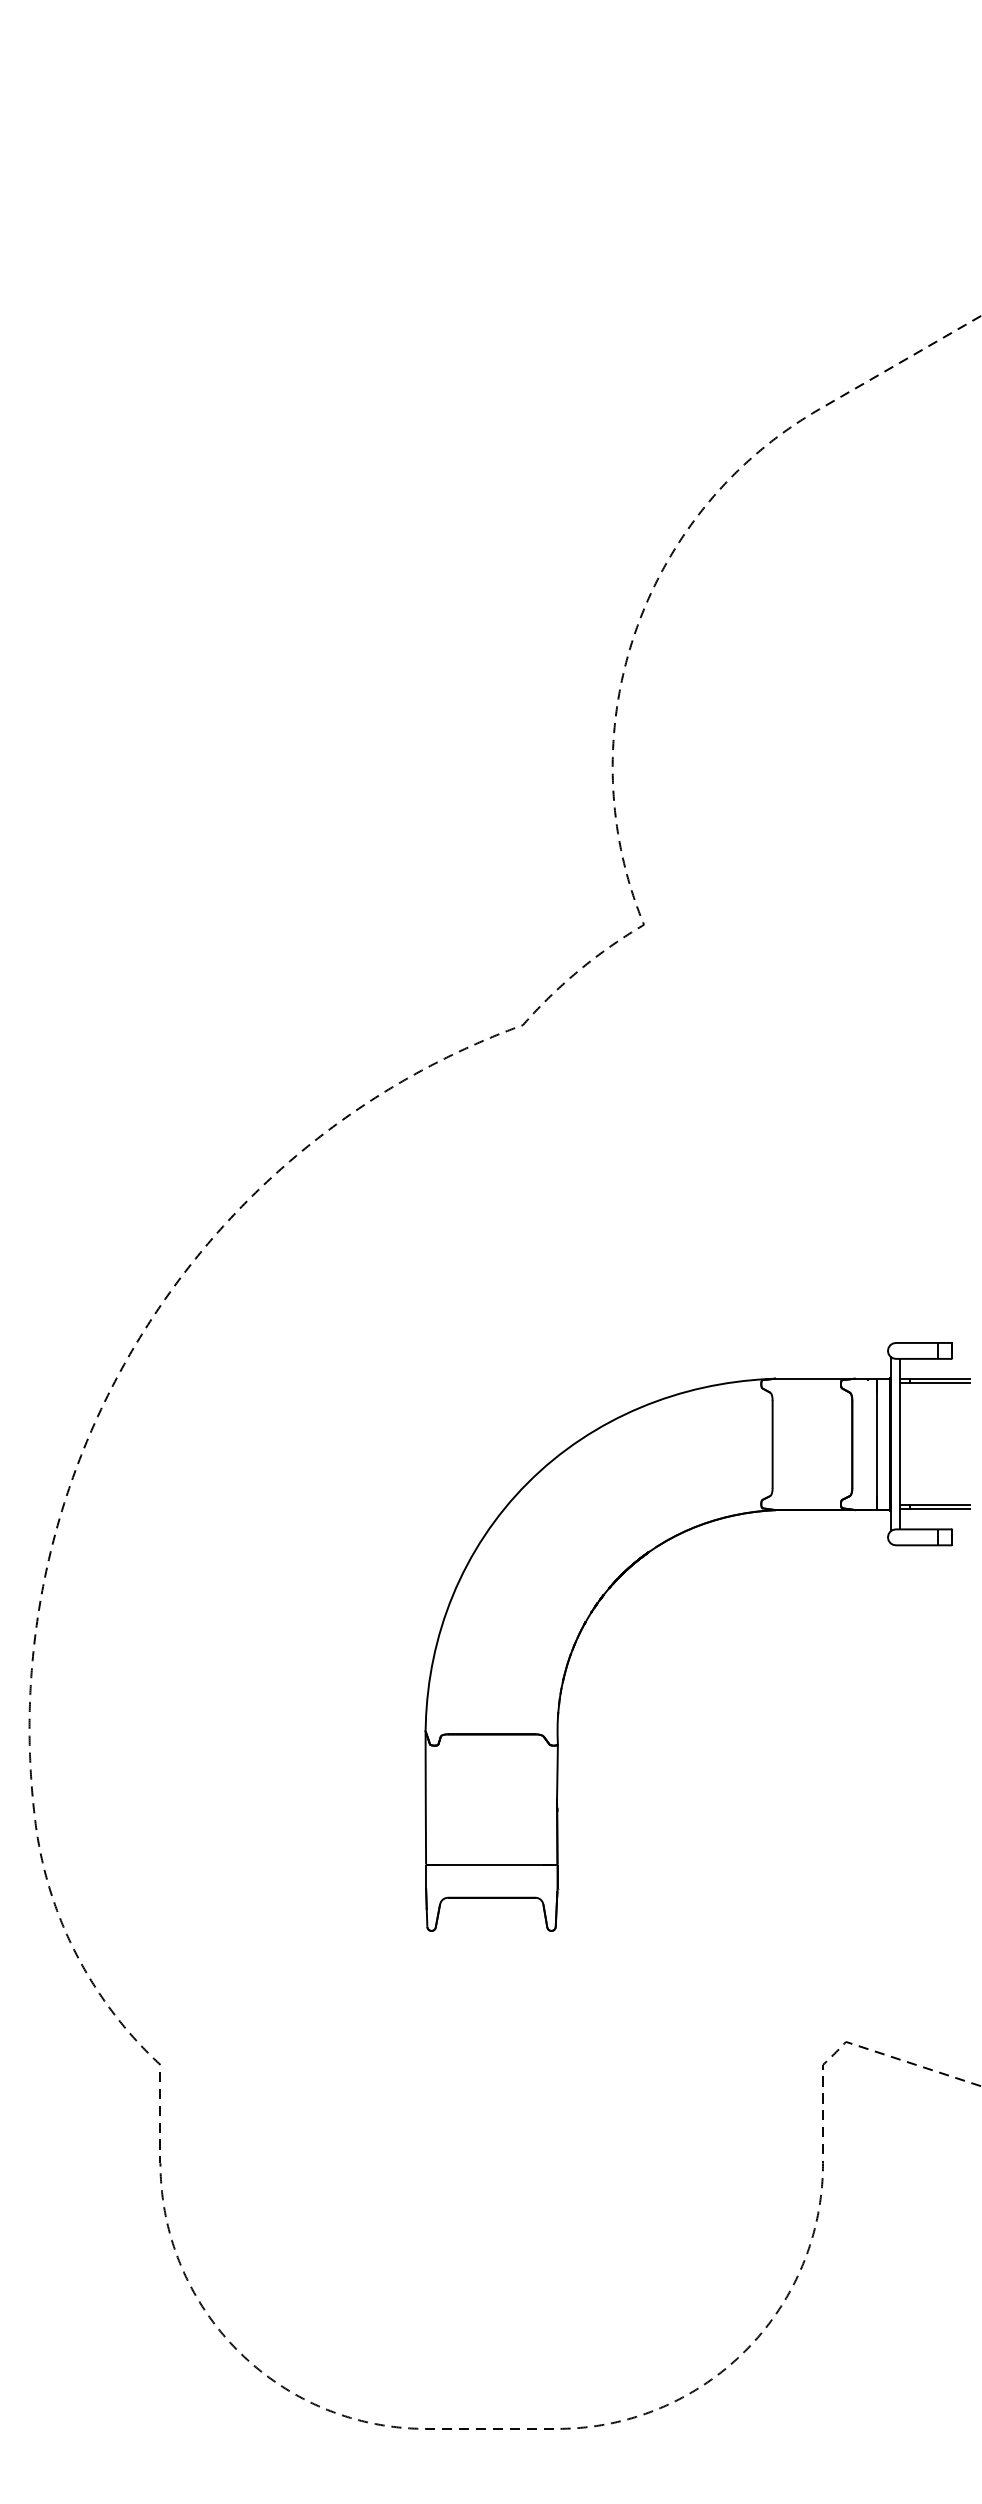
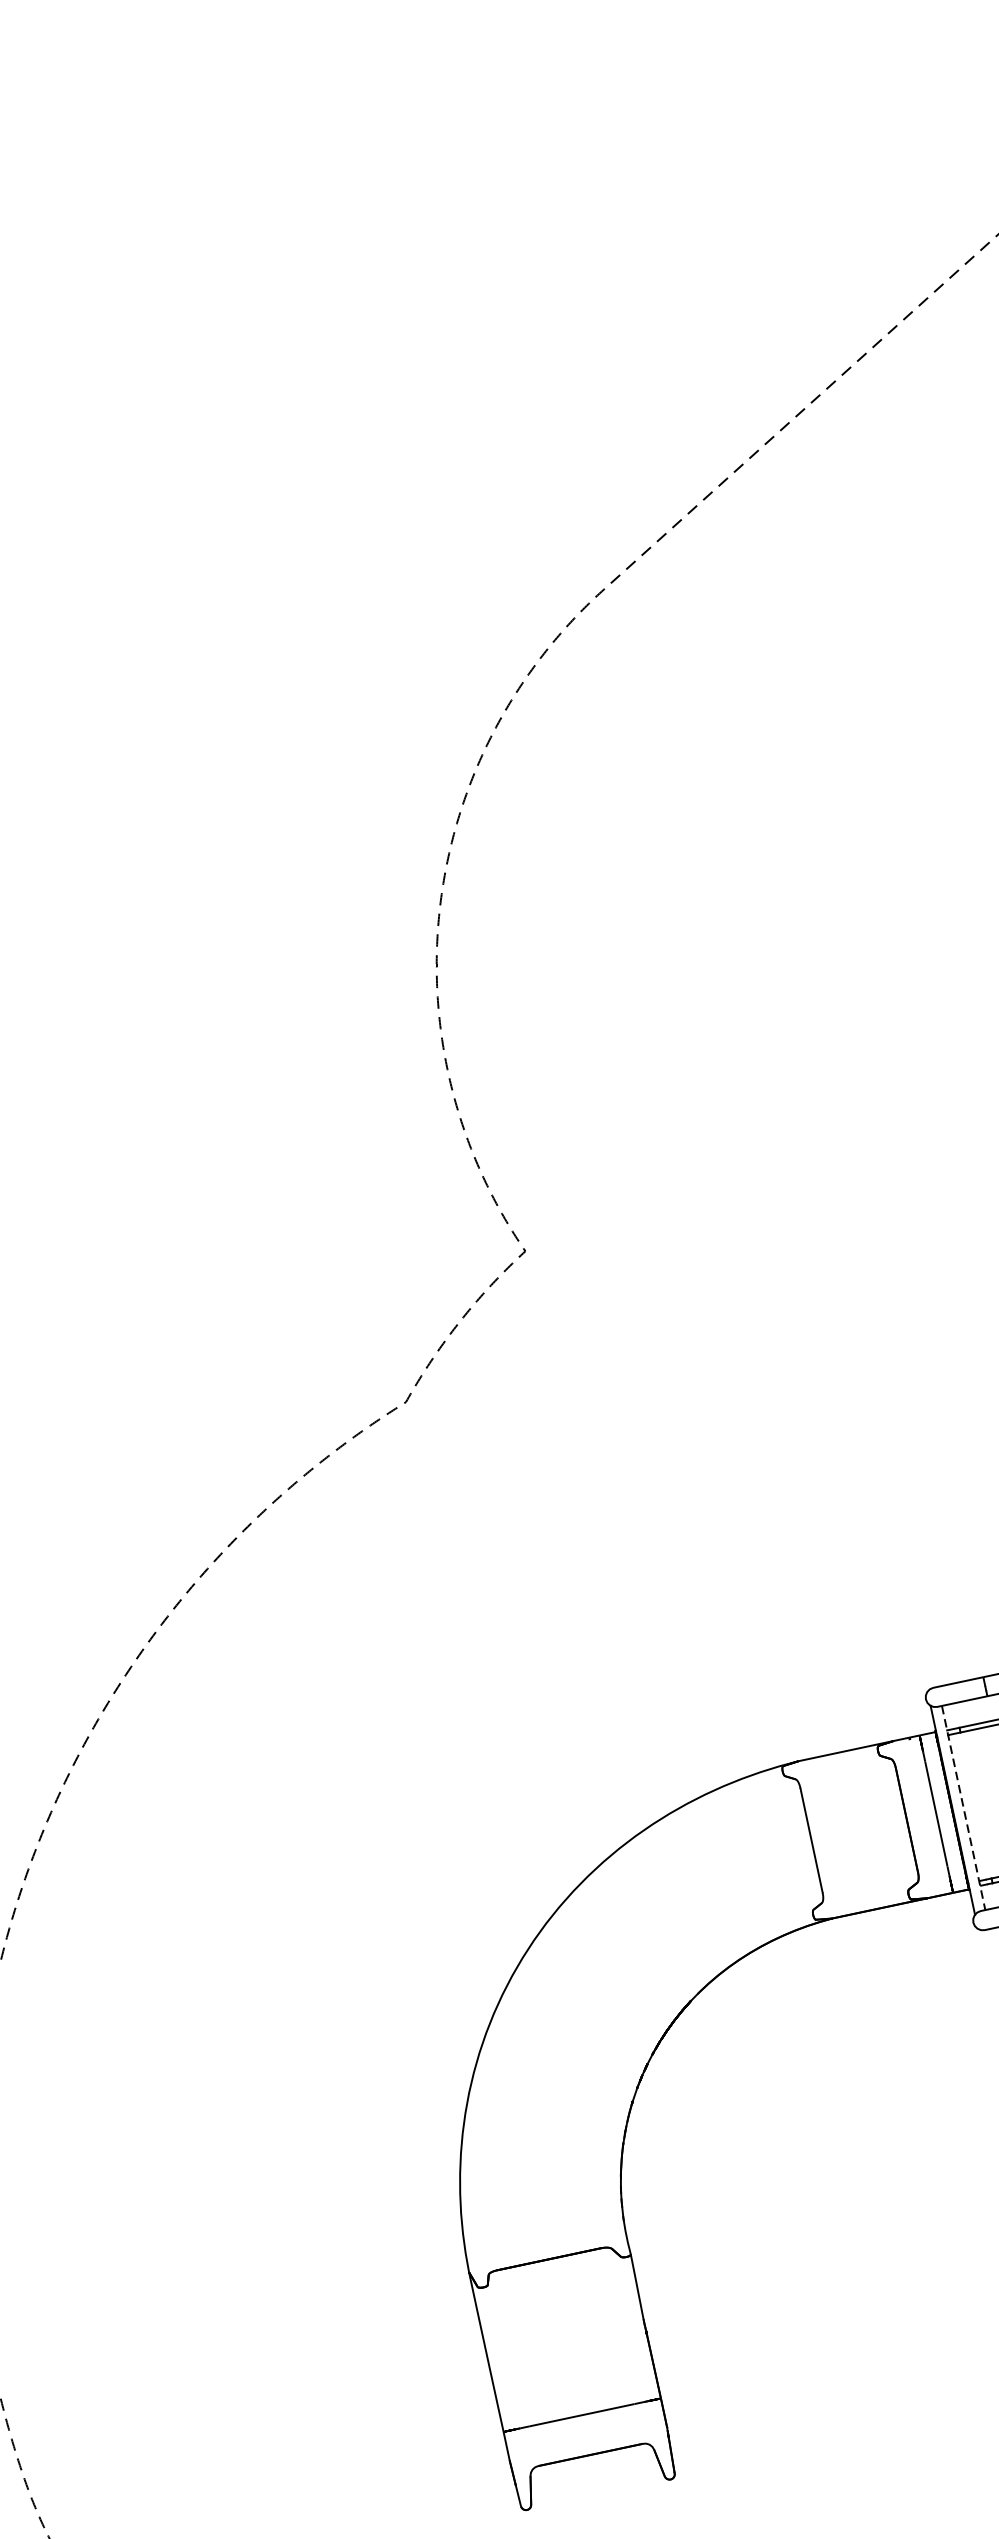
line: (899, 1444) -> (963, 1808), solid -> dashed

